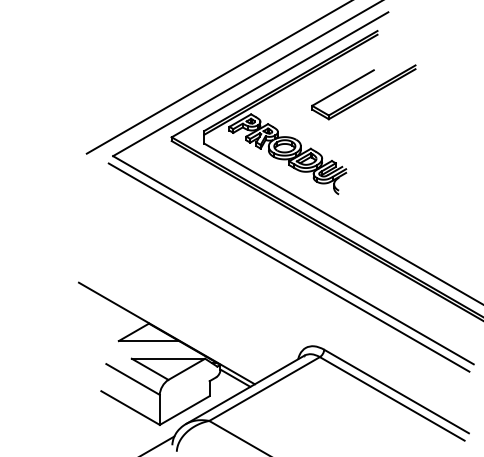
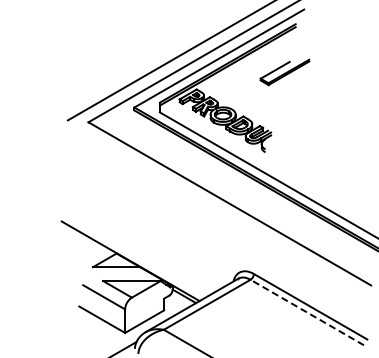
part: (363, 92) -> (284, 72), size x0.6
line: (289, 267) -> (226, 209), removed
line: (391, 398) -> (306, 312), solid -> dashed

